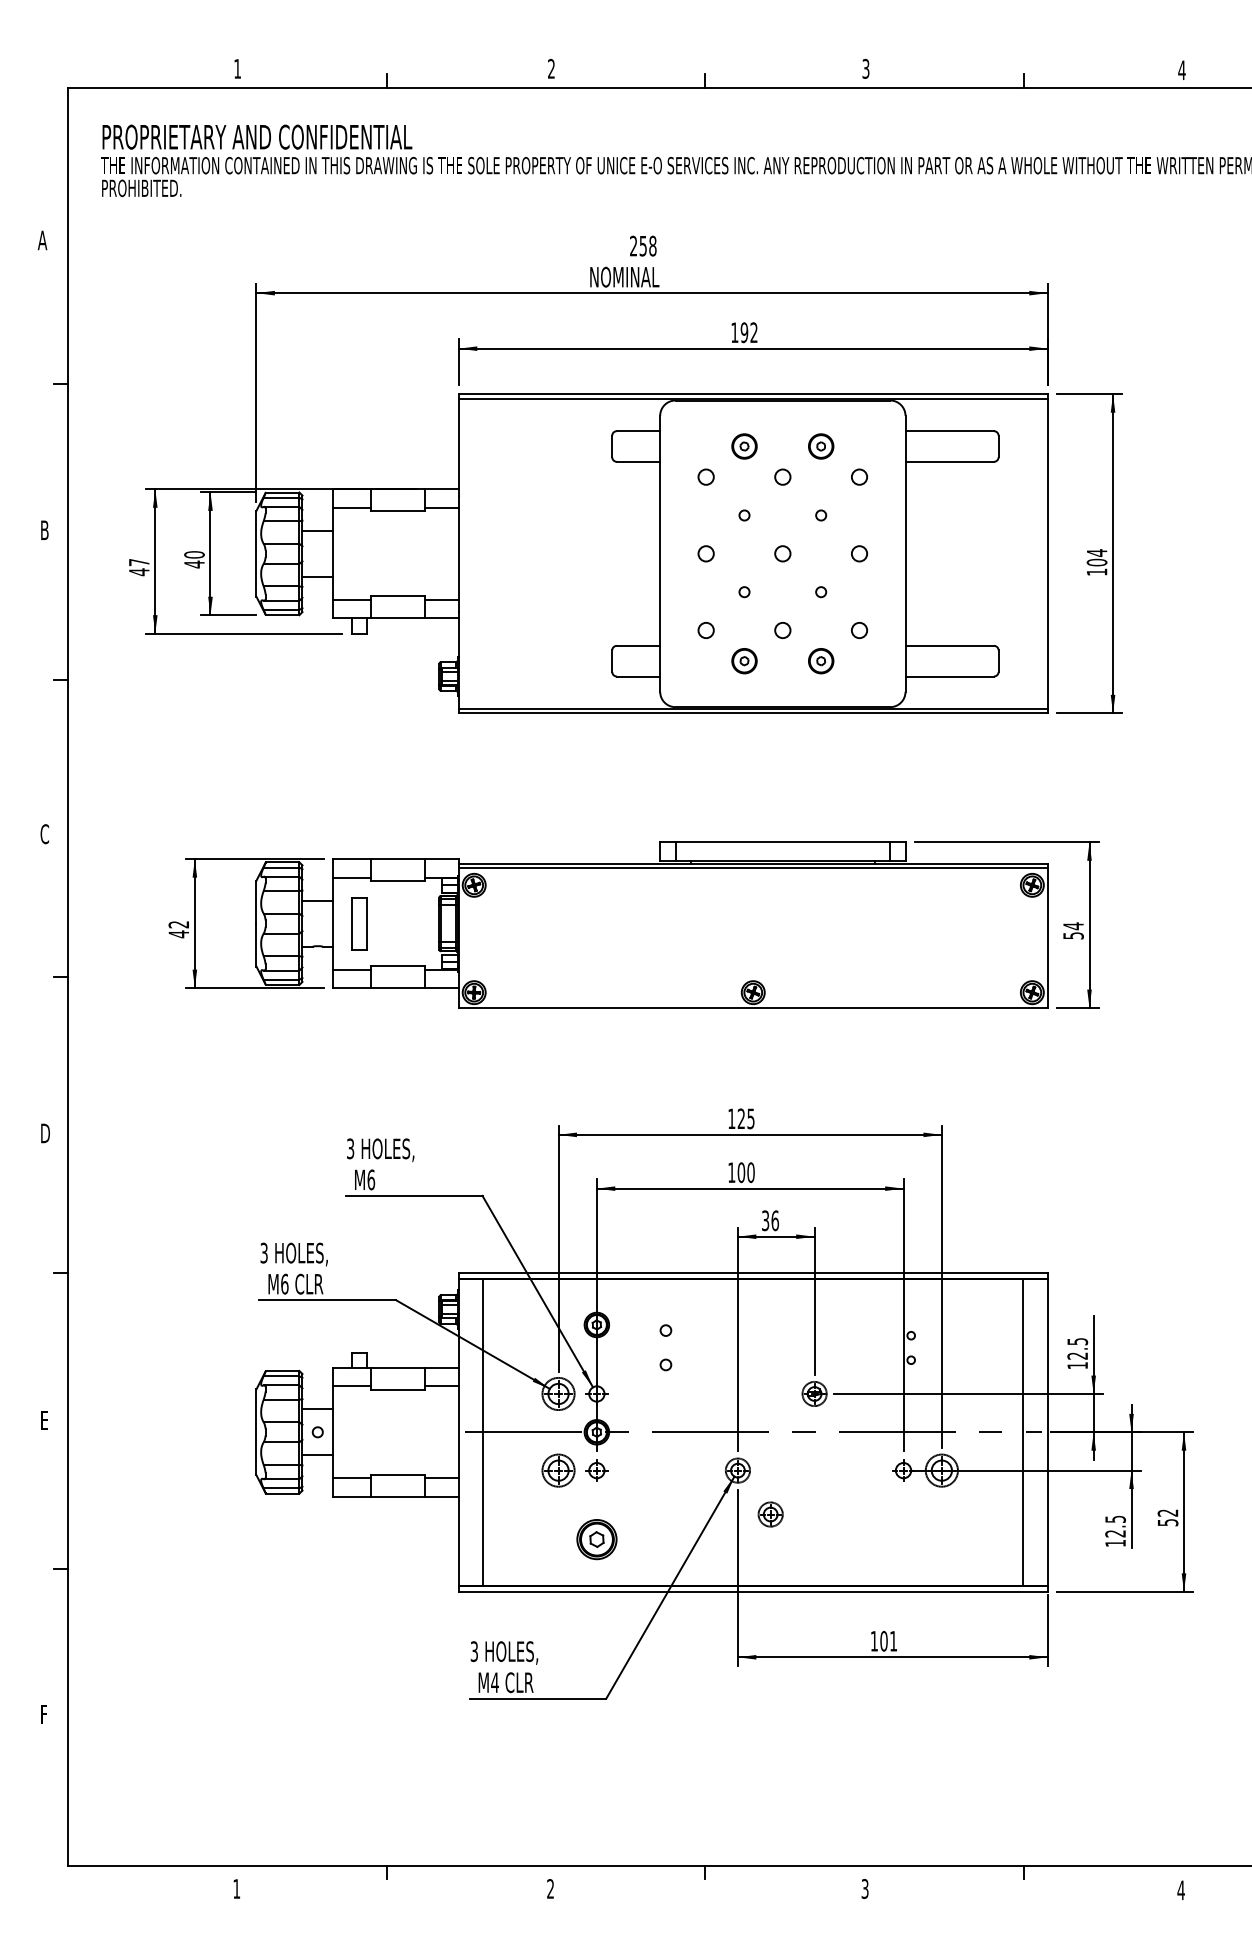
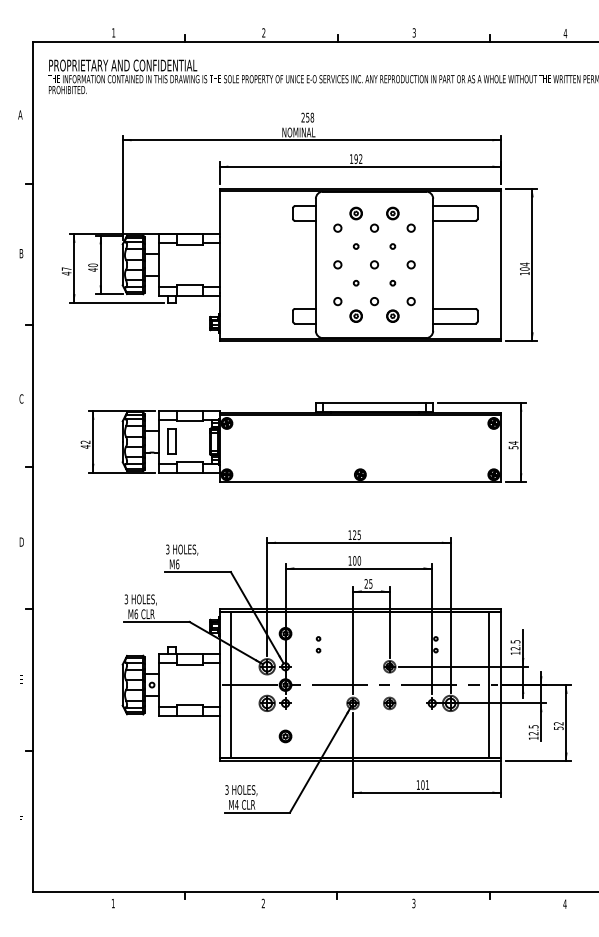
text: (770, 1219) -> (368, 583), 36 -> 25
part: (665, 1347) -> (318, 644), size x0.71
part: (770, 1514) -> (389, 703), moved
part: (596, 1539) -> (285, 736), size x0.62

